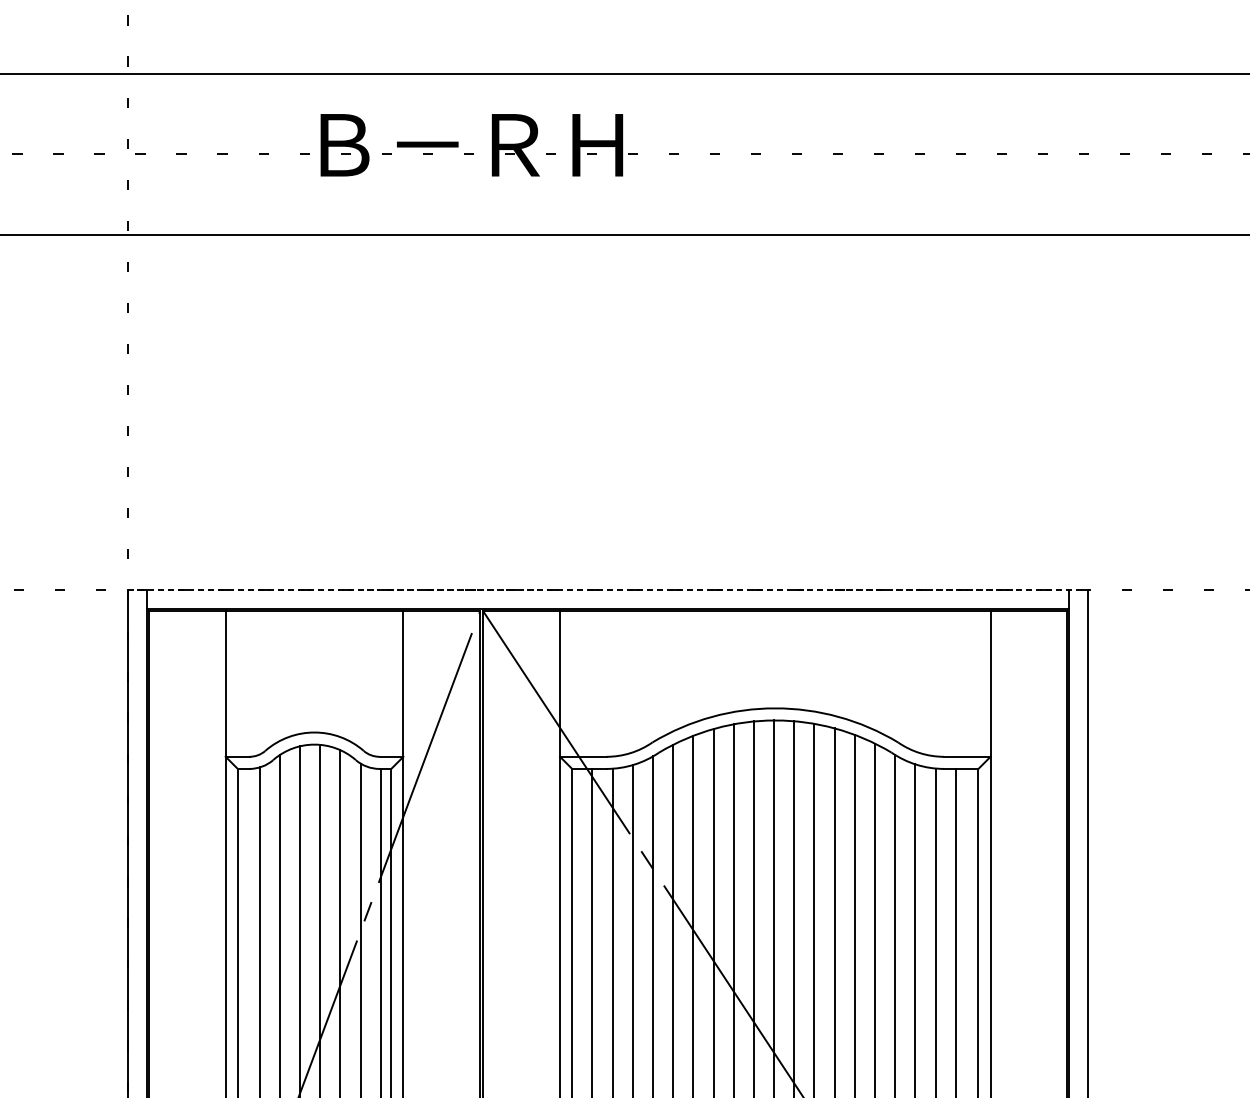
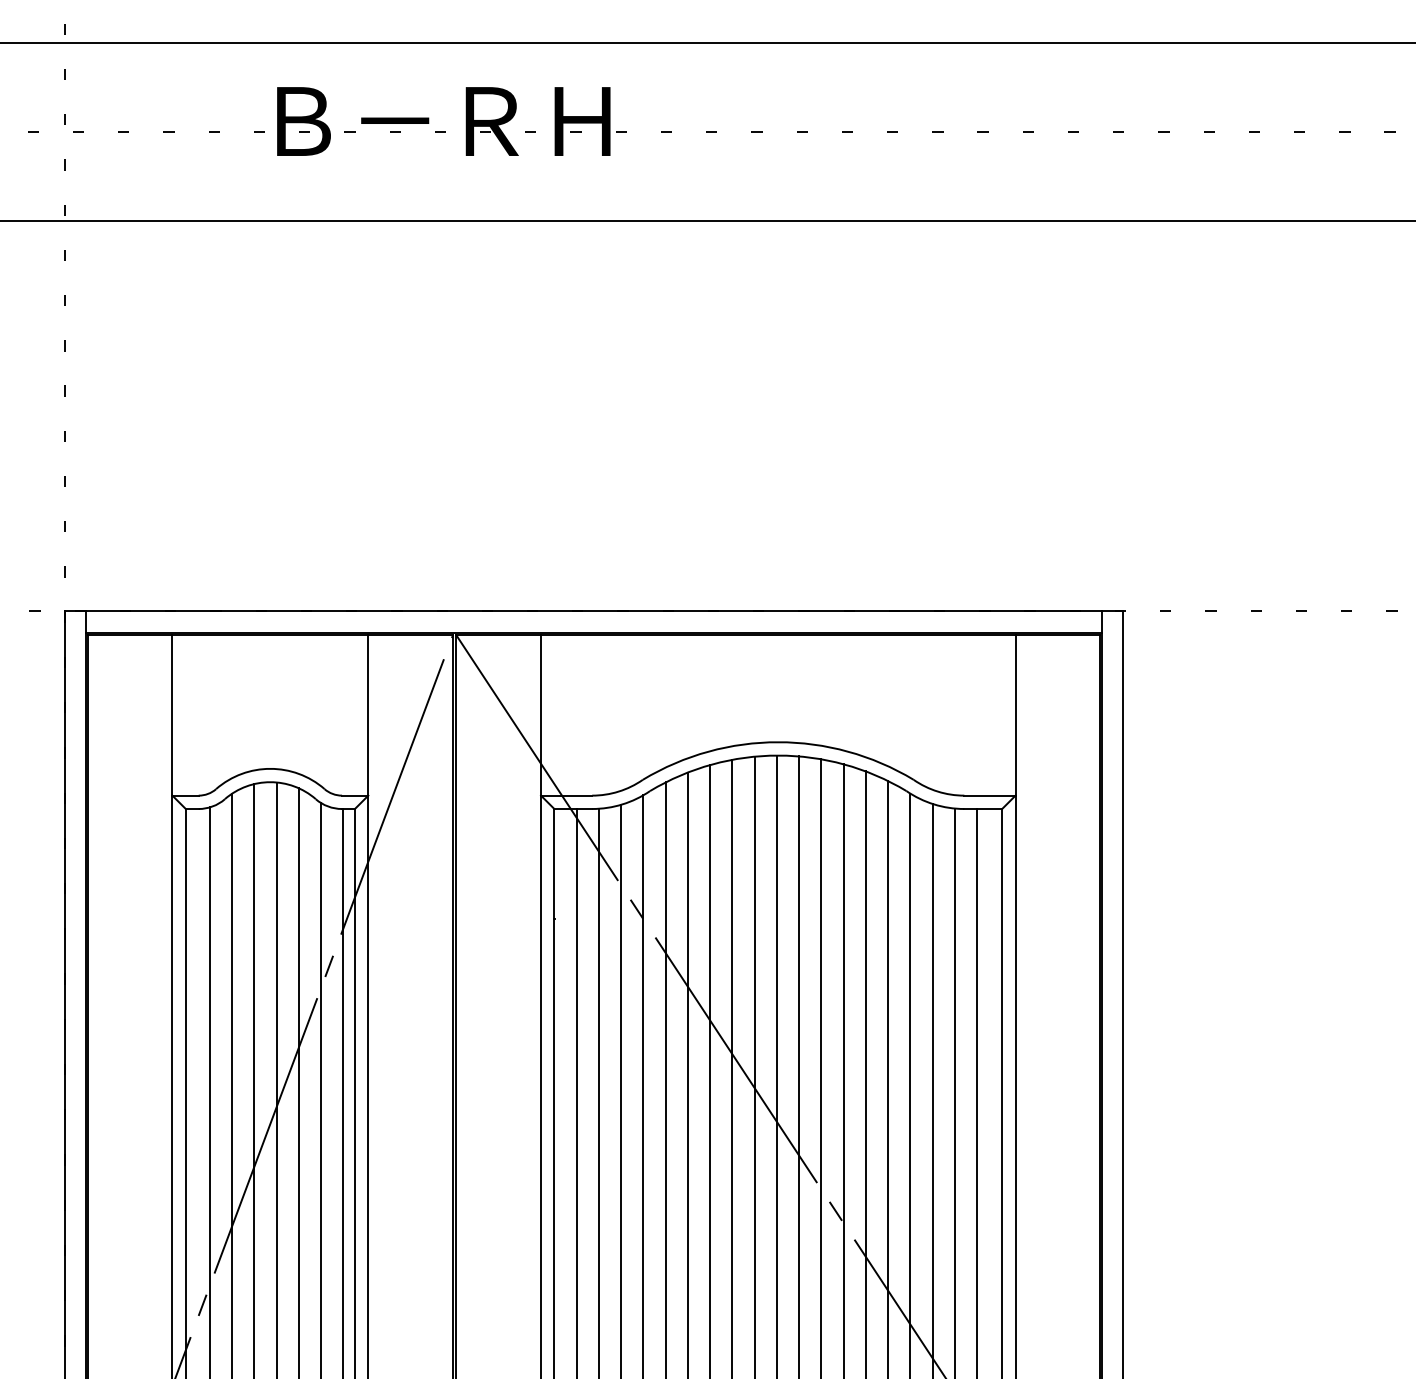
line: (608, 589) -> (594, 611), dashed -> solid

